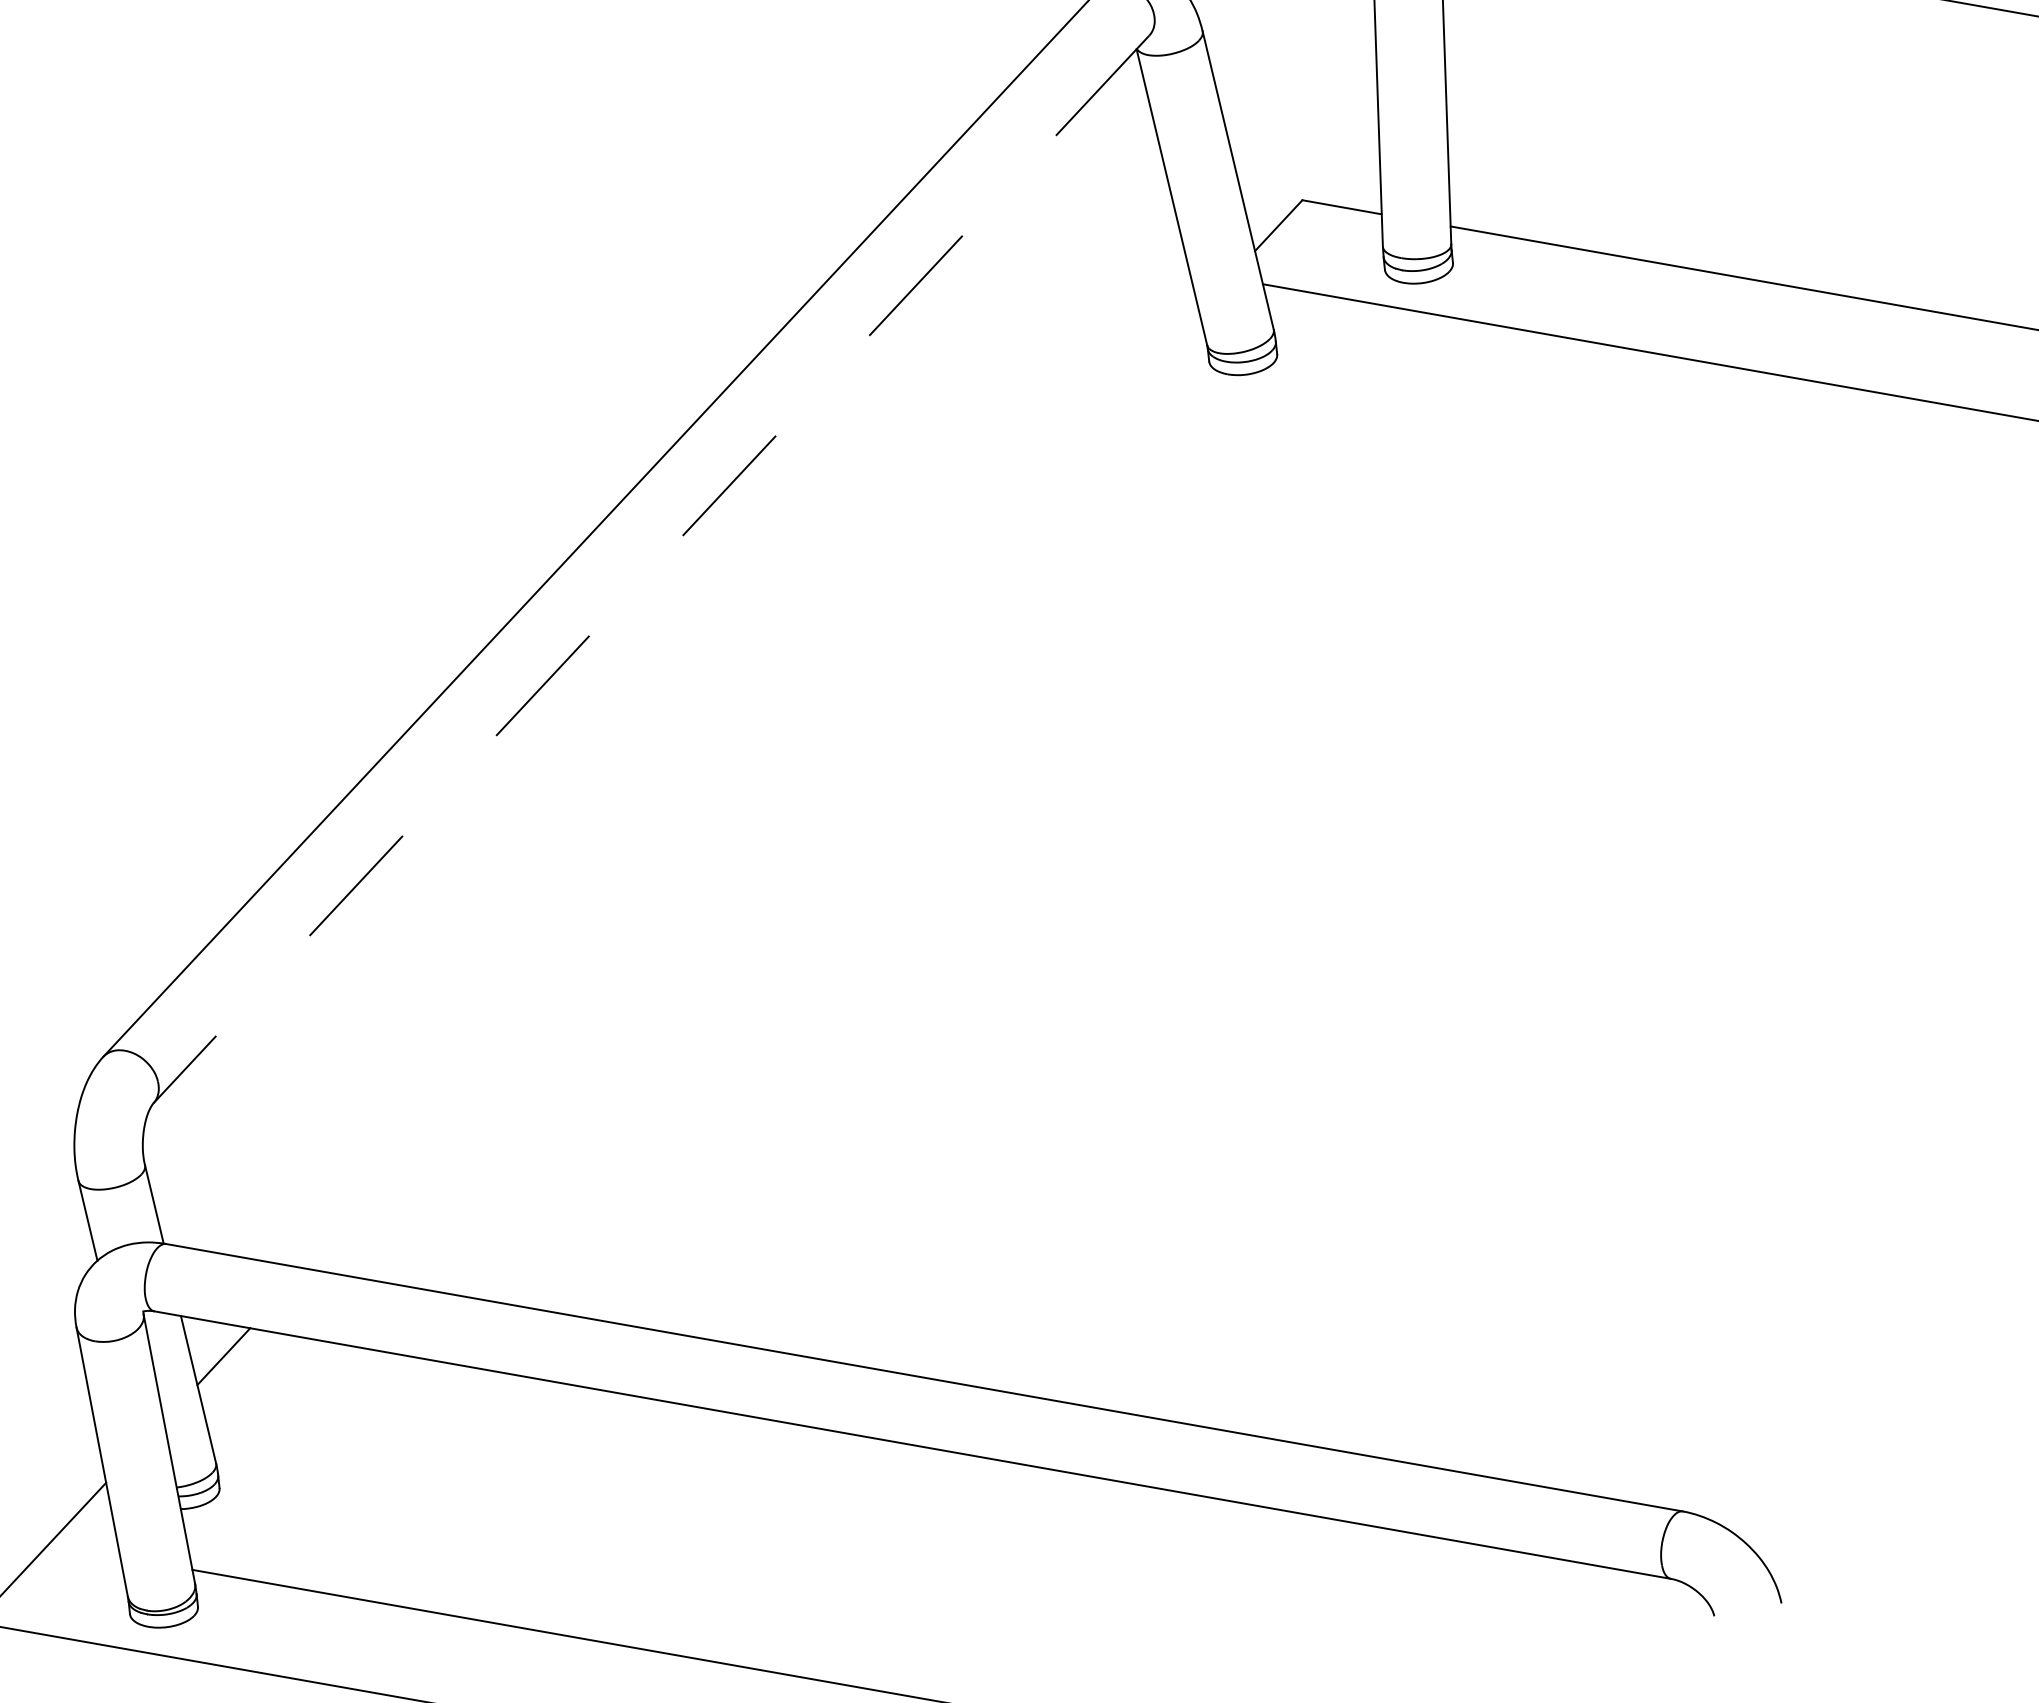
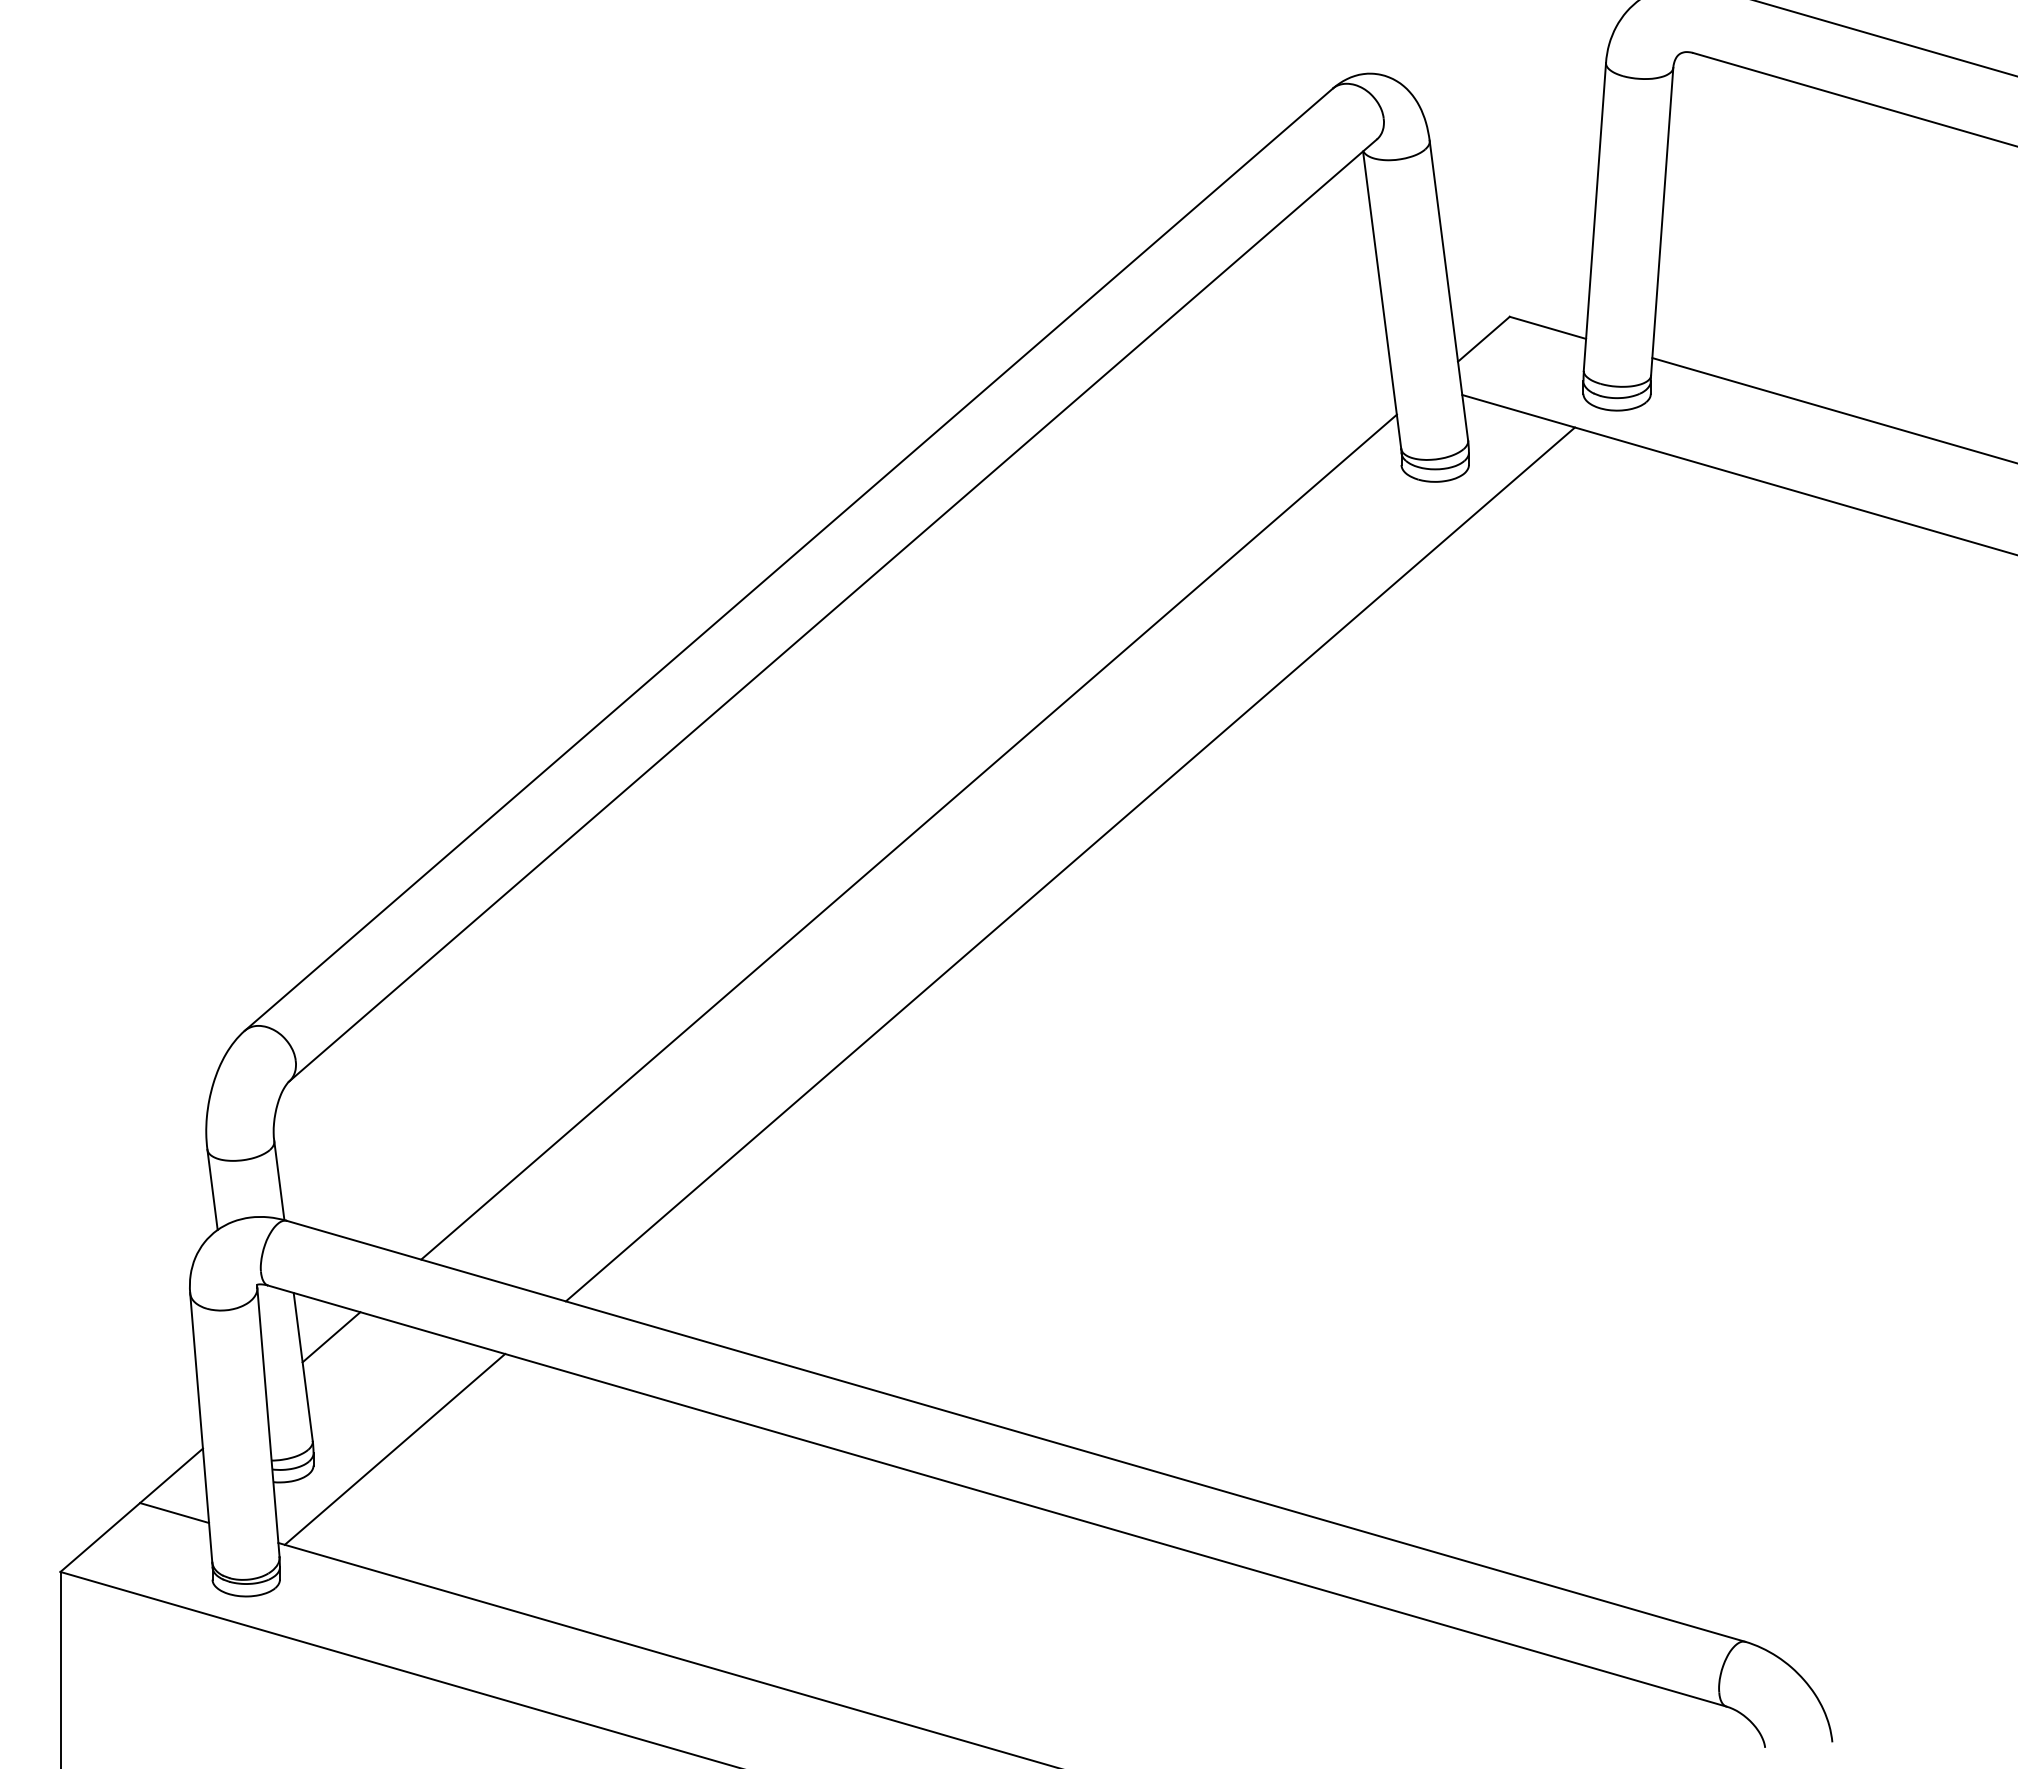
line: (650, 569) -> (832, 610), dashed -> solid
line: (751, 789) -> (908, 836), added
line: (918, 800) -> (1070, 864), added
line: (299, 1462) -> (394, 1448), added
line: (84, 1551) -> (174, 1513), added

